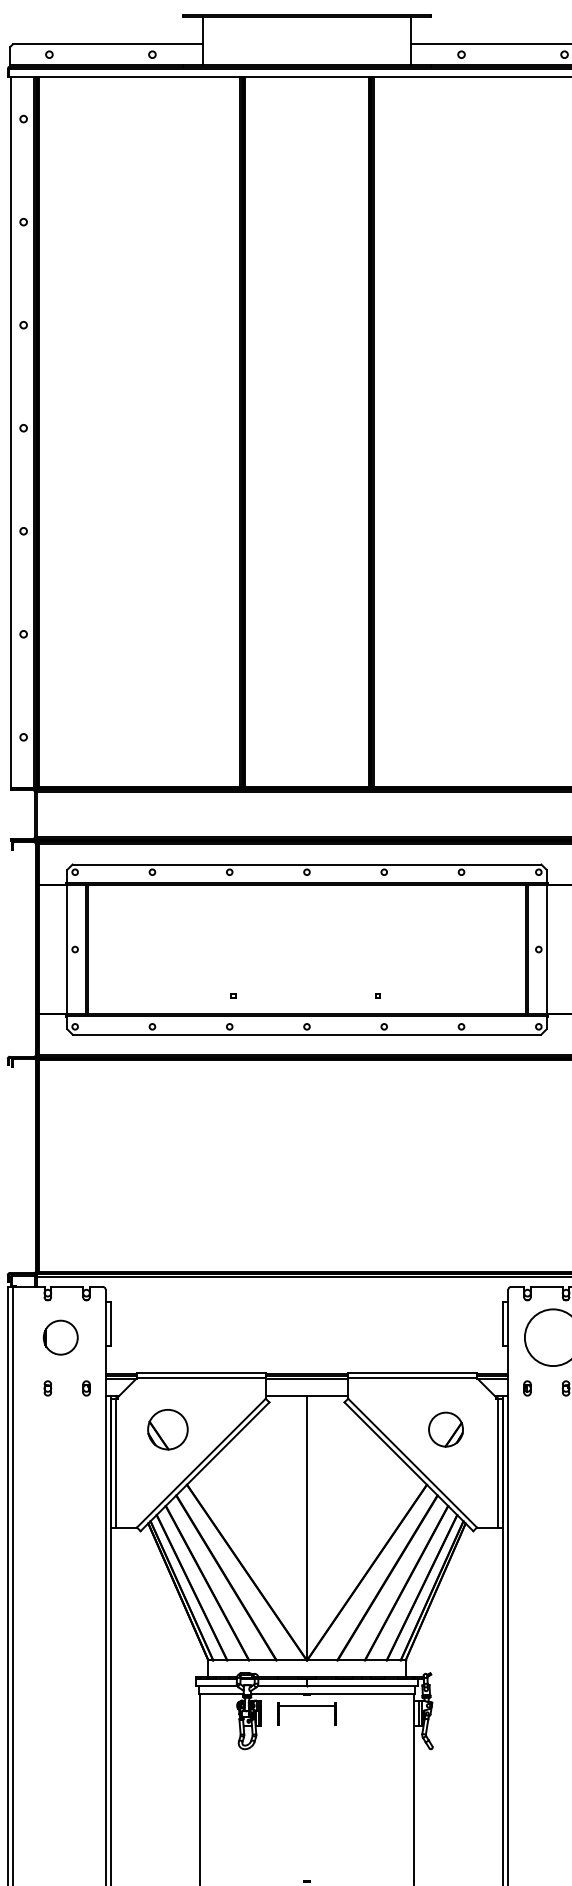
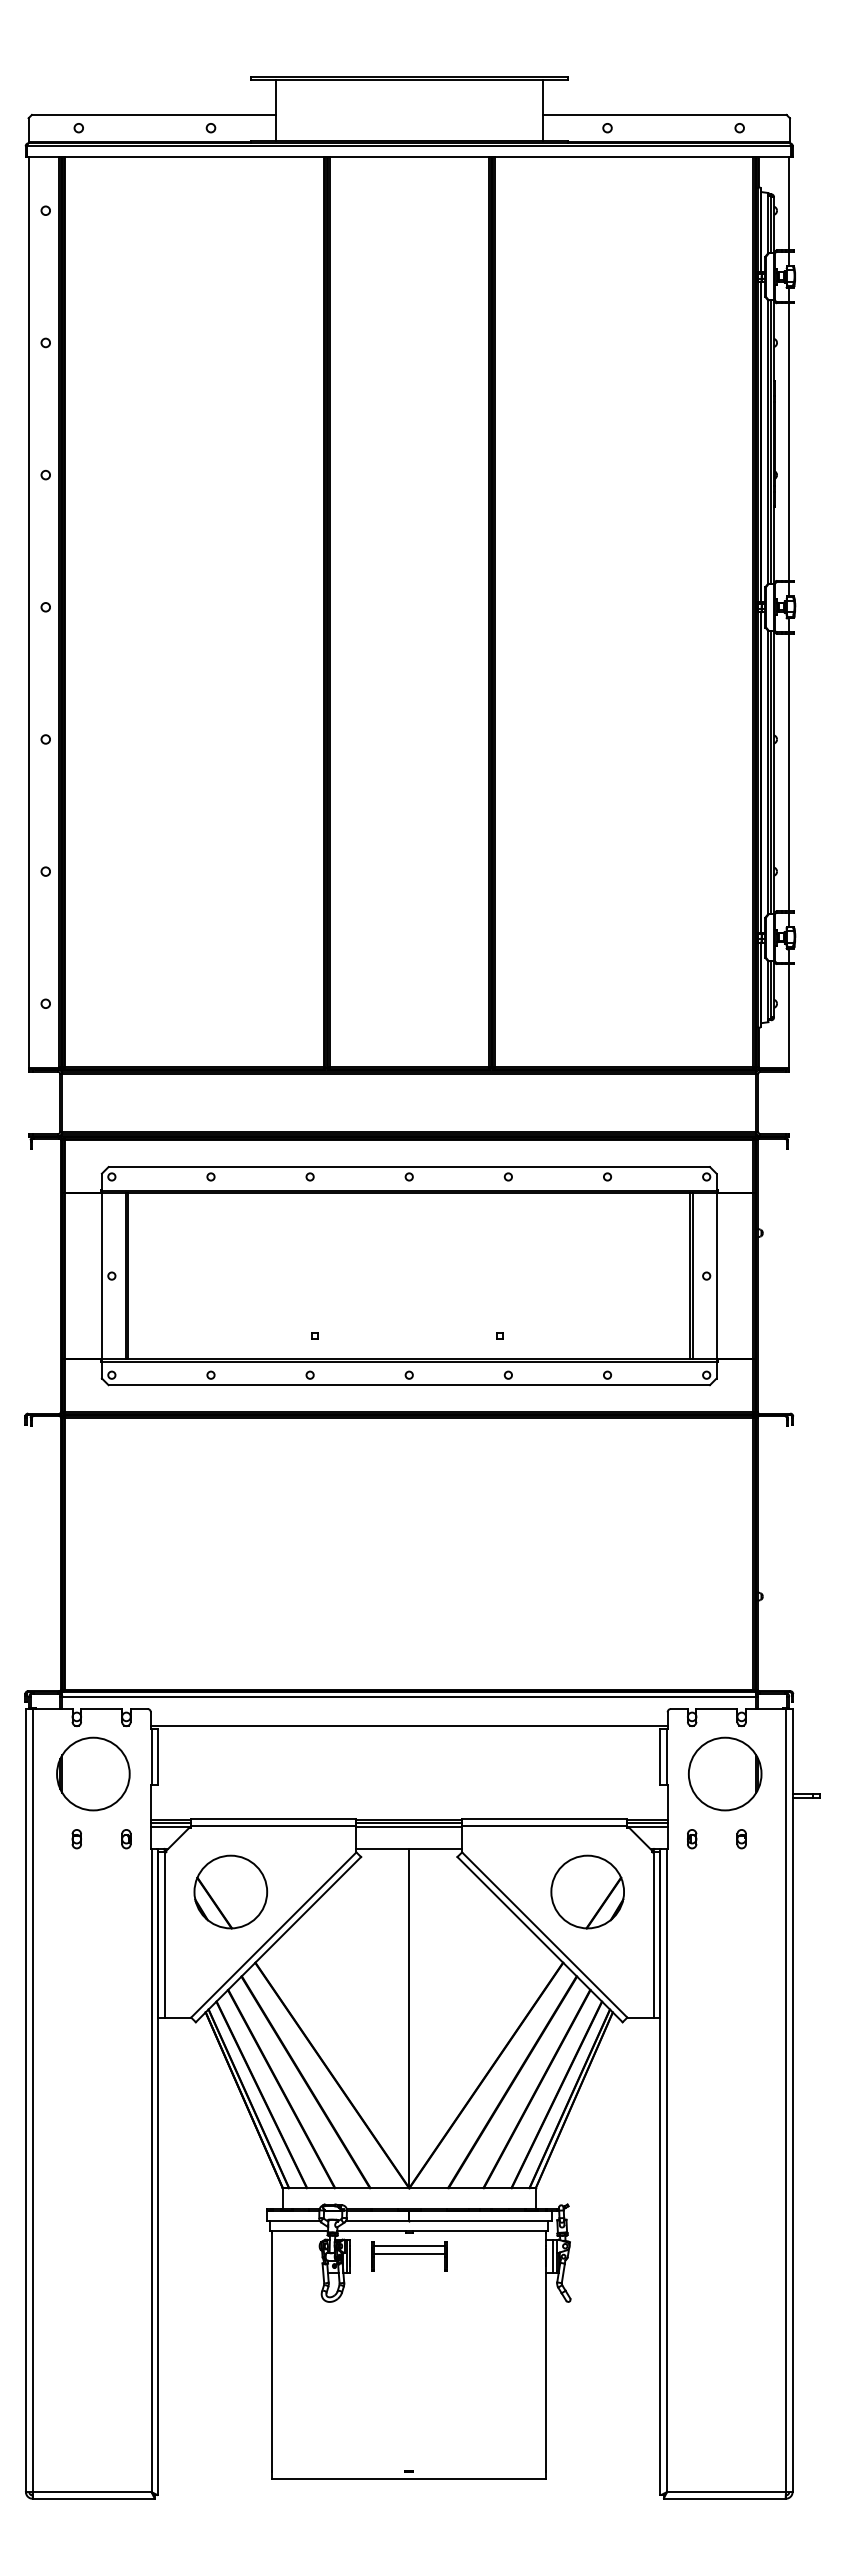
line: (306, 1299) -> (408, 1725), added
part: (60, 1337) -> (93, 1773), size x1.67
part: (167, 1429) -> (230, 1891), size x1.43
part: (445, 1429) -> (587, 1891), size x1.67
line: (306, 1712) -> (408, 2254), added

